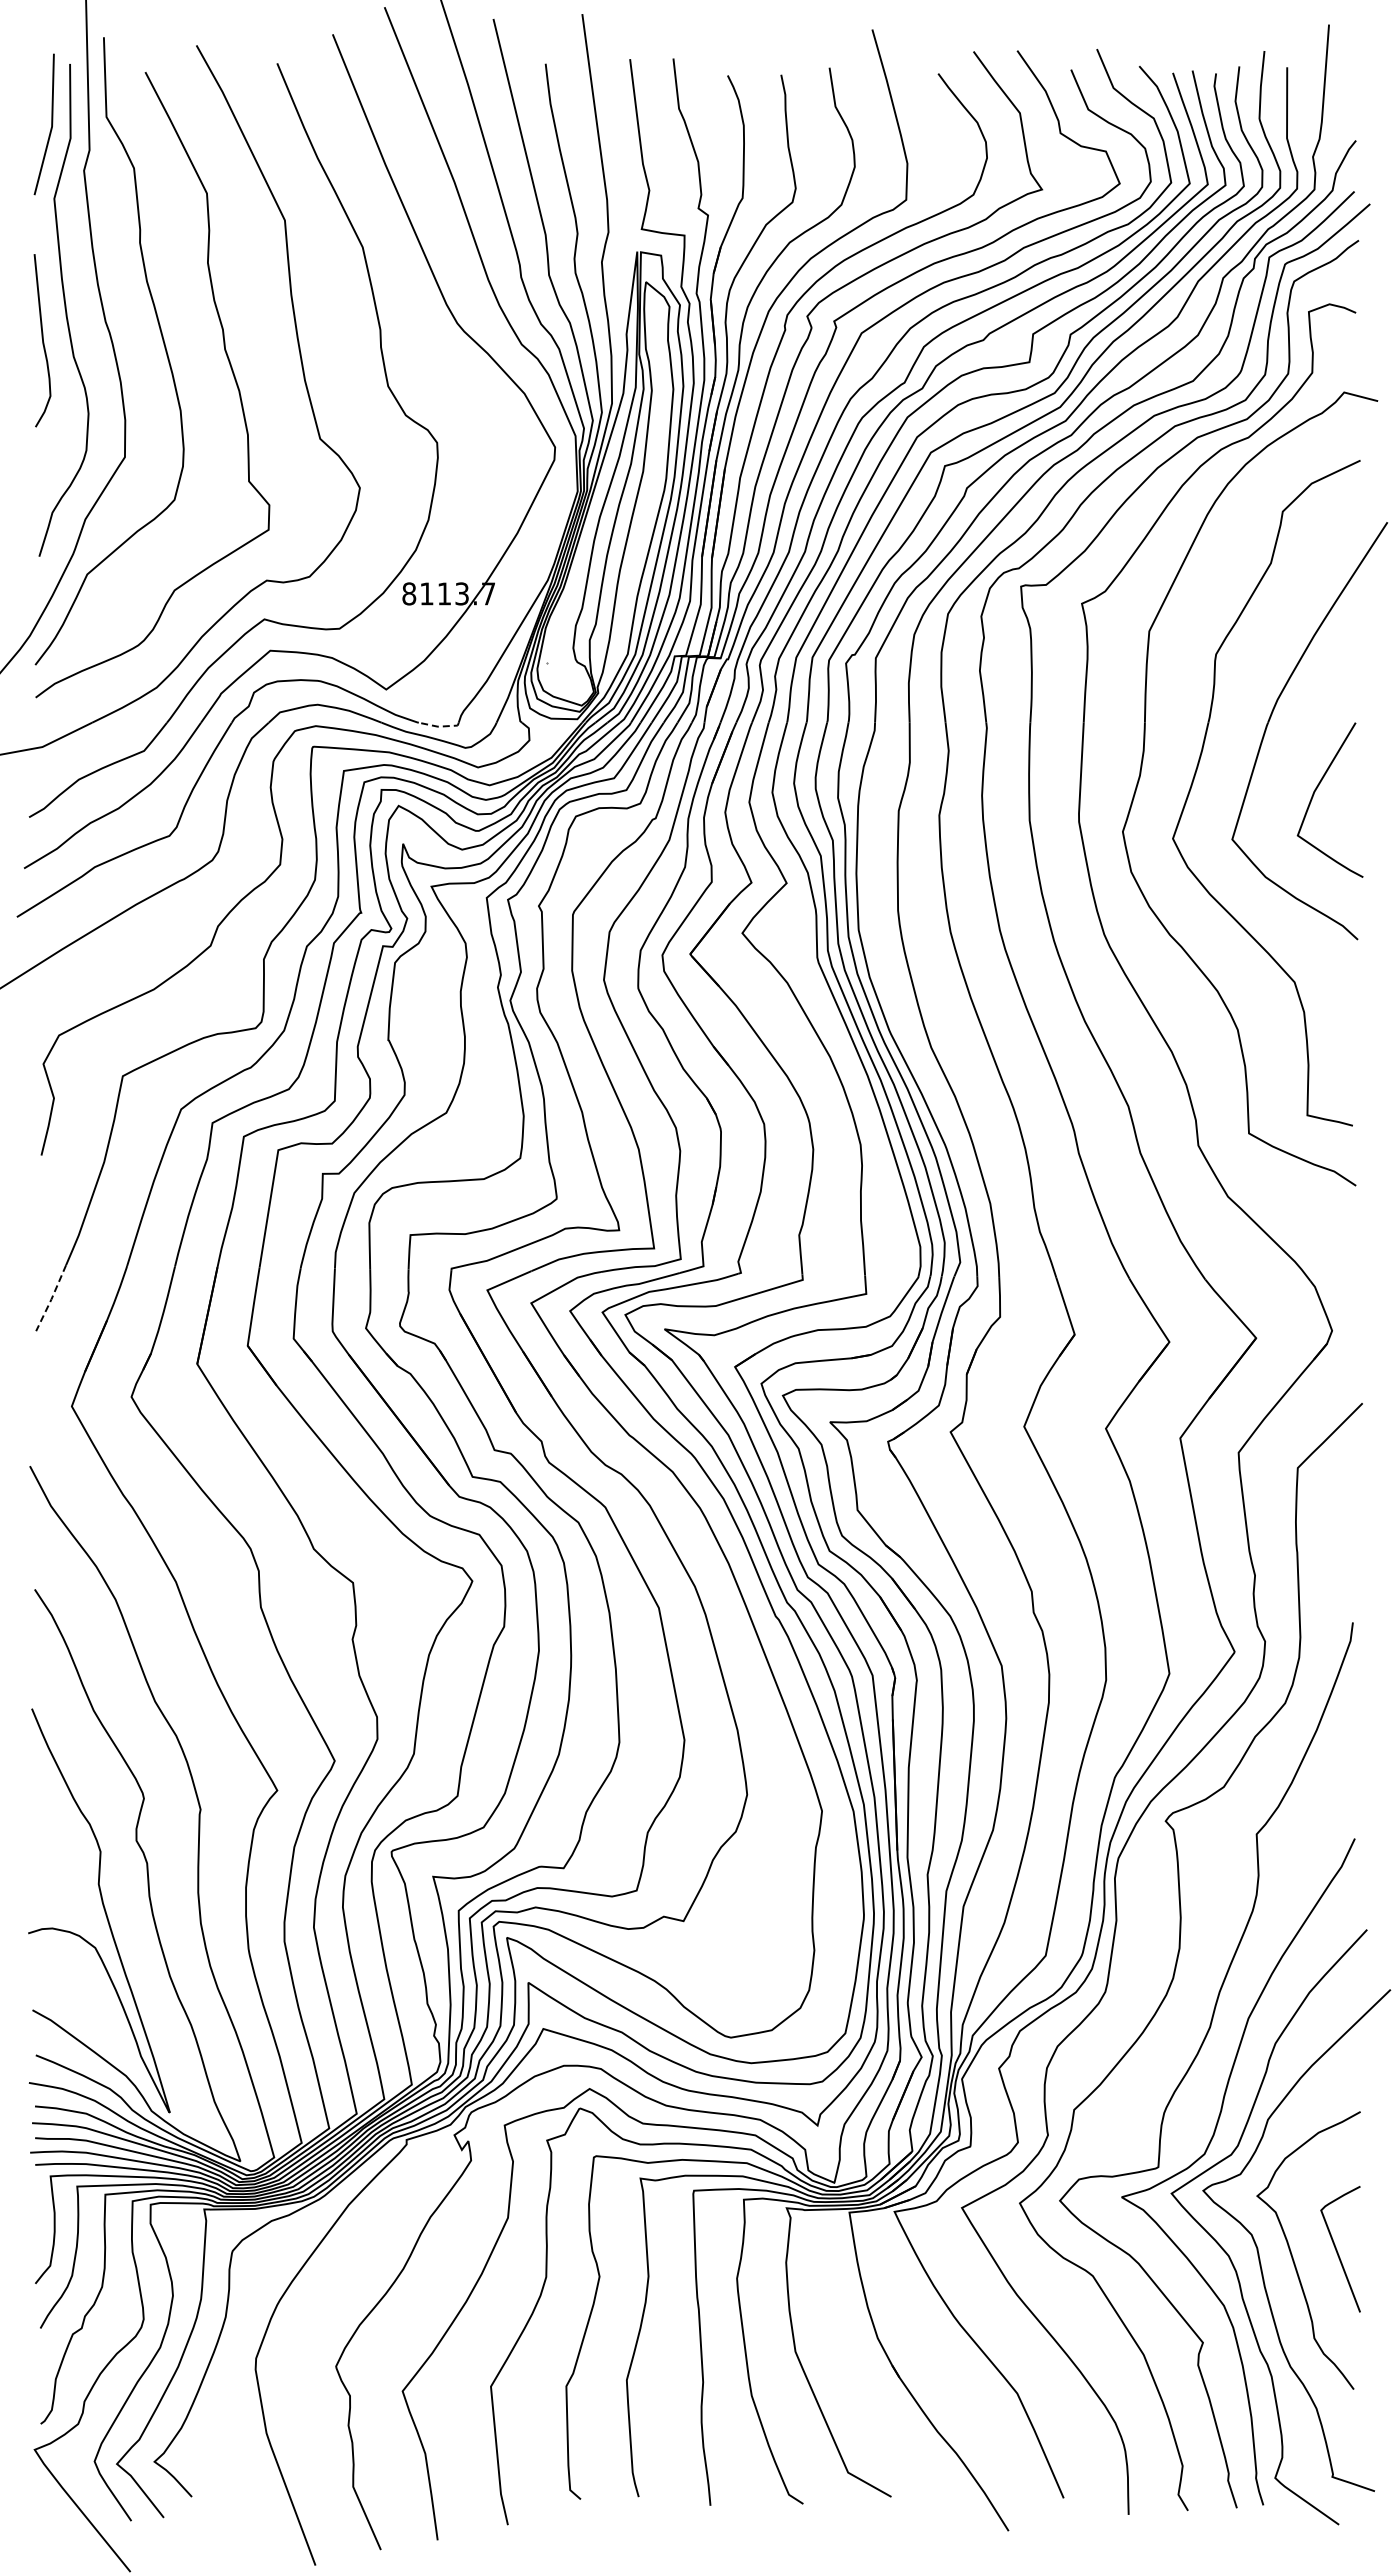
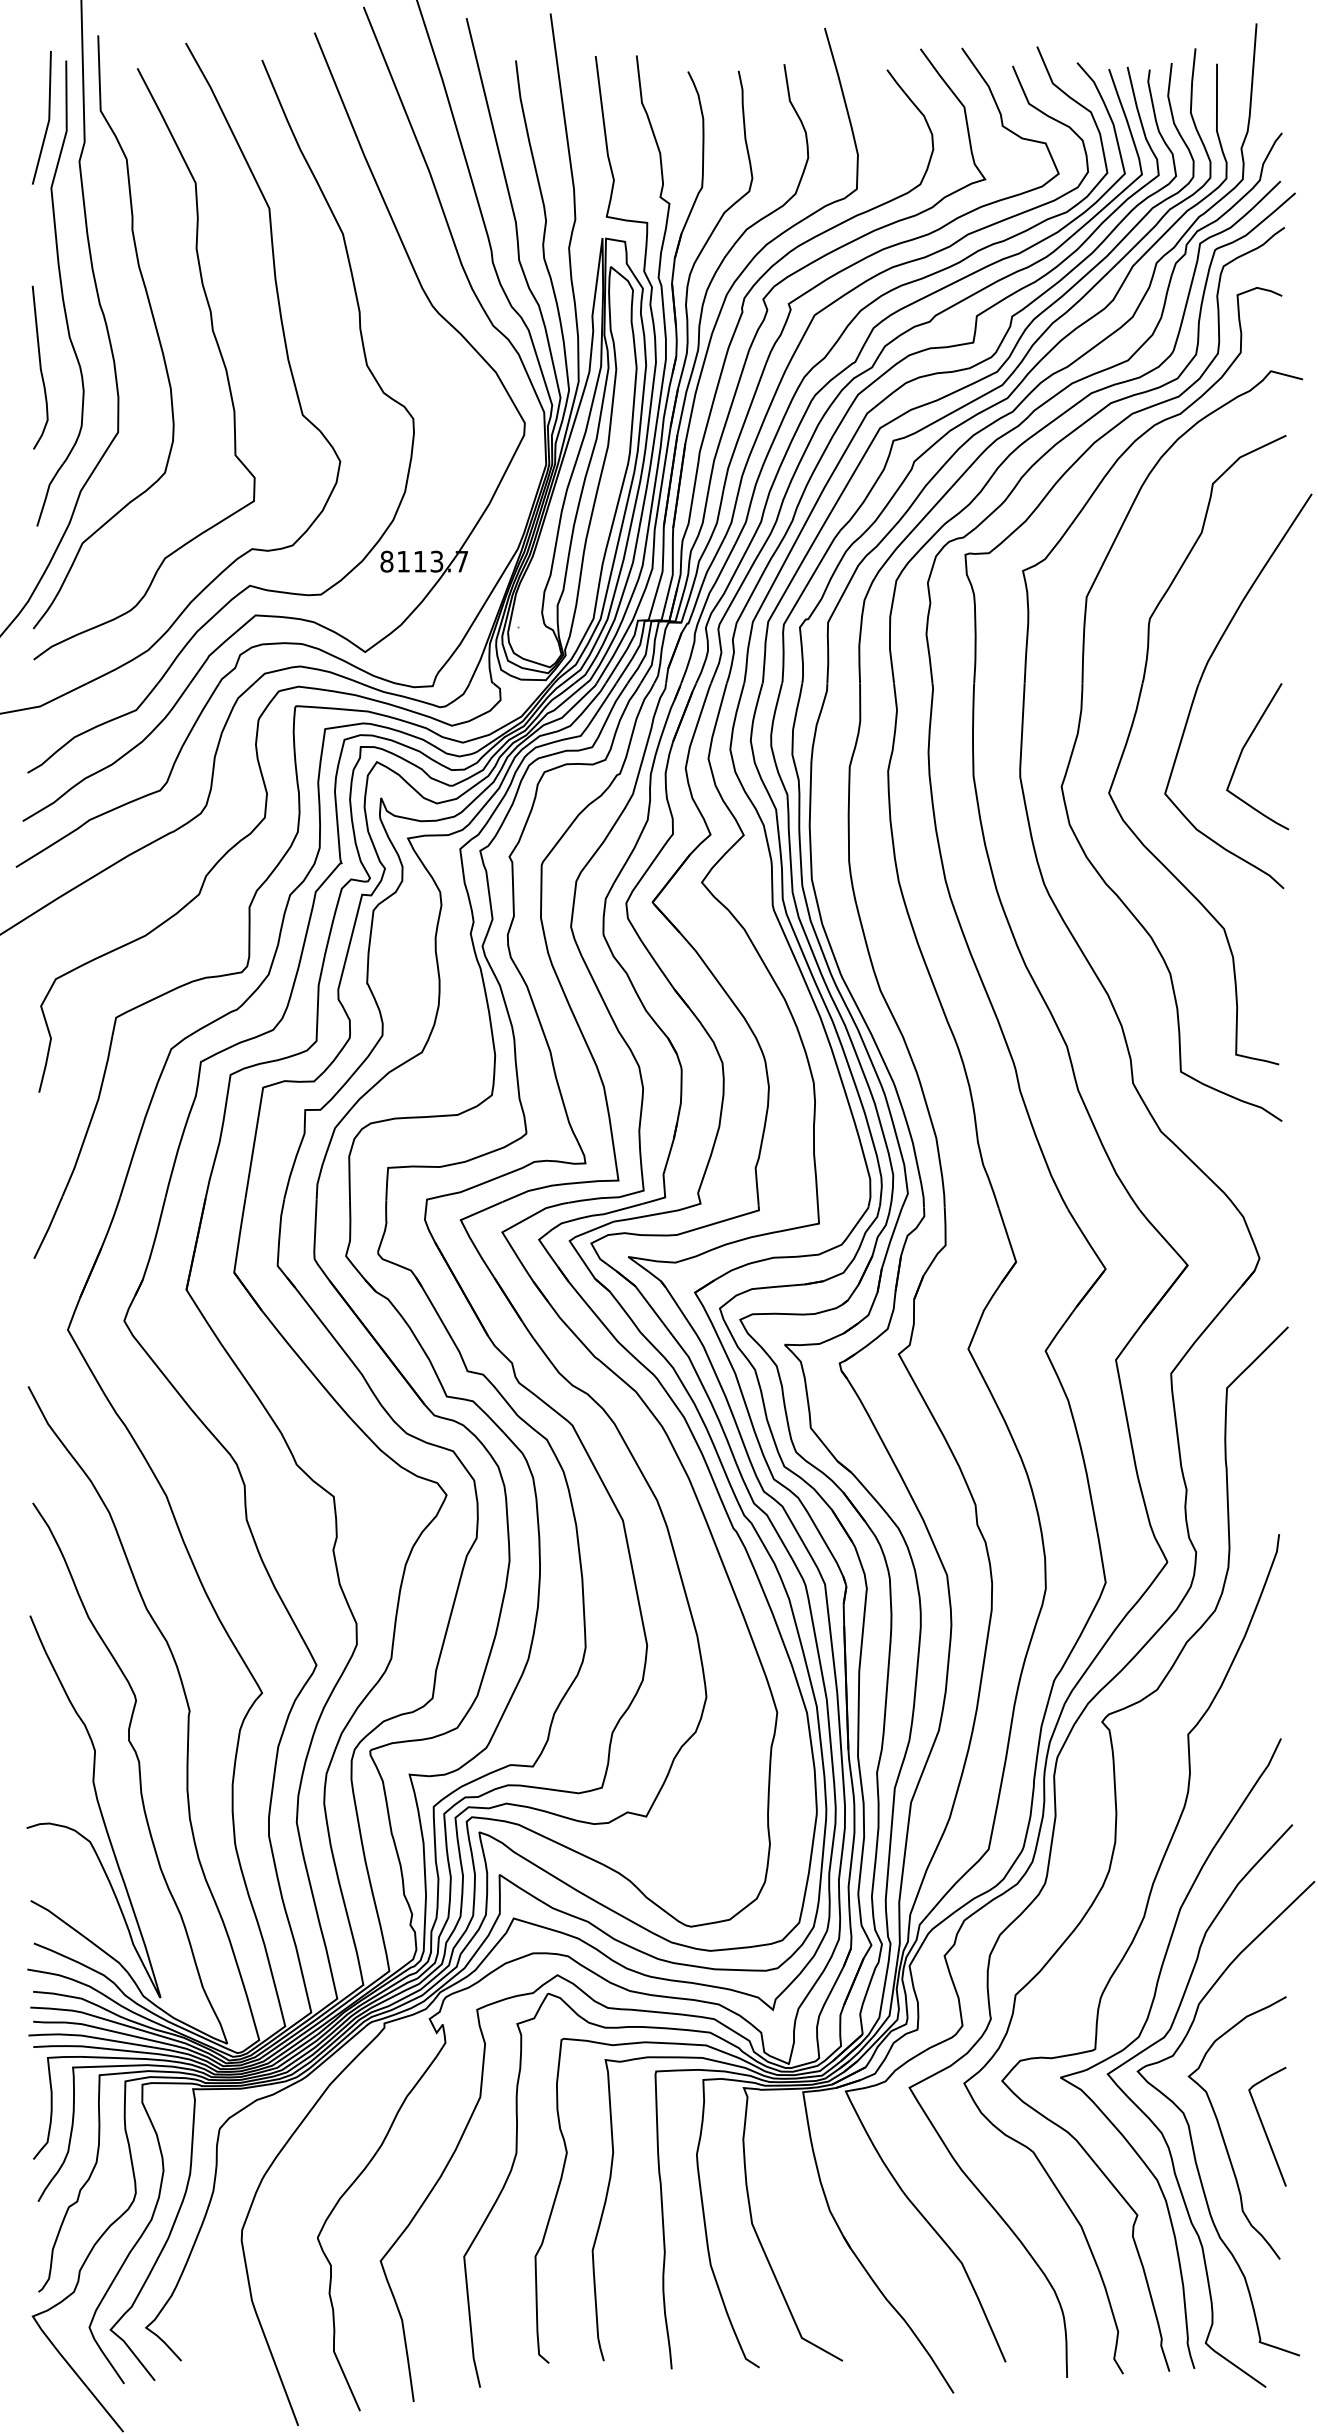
curve: (42, 340) -> (40, 367), moved
line: (440, 726) -> (416, 687), dashed -> solid
line: (51, 1299) -> (48, 1228), dashed -> solid

